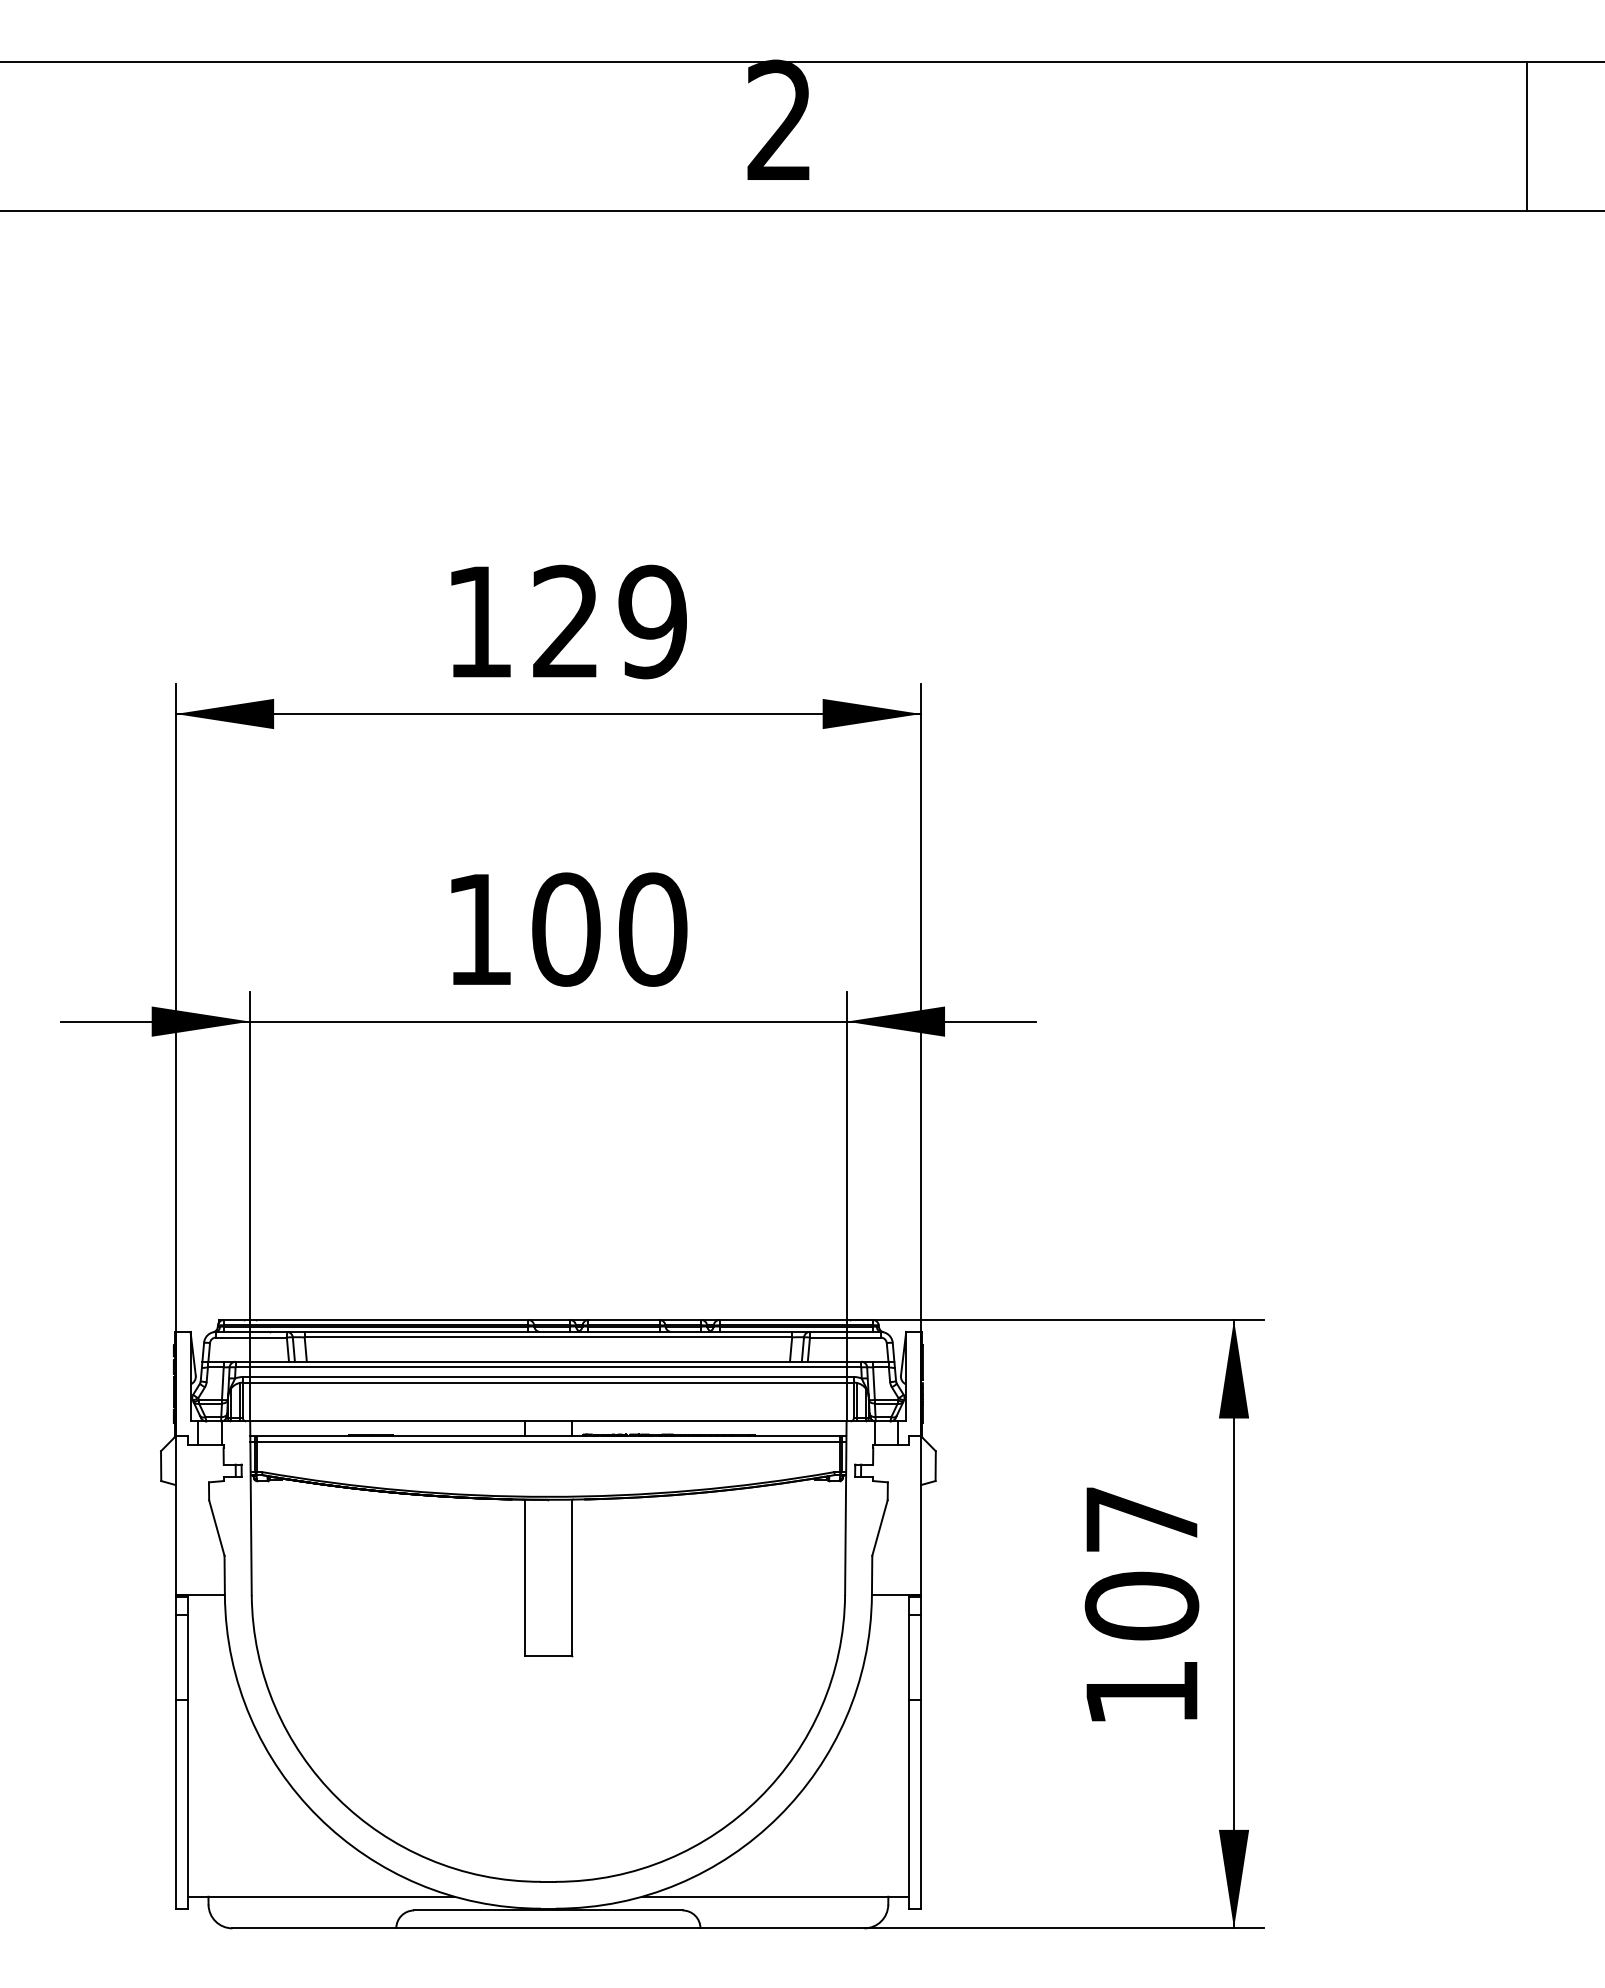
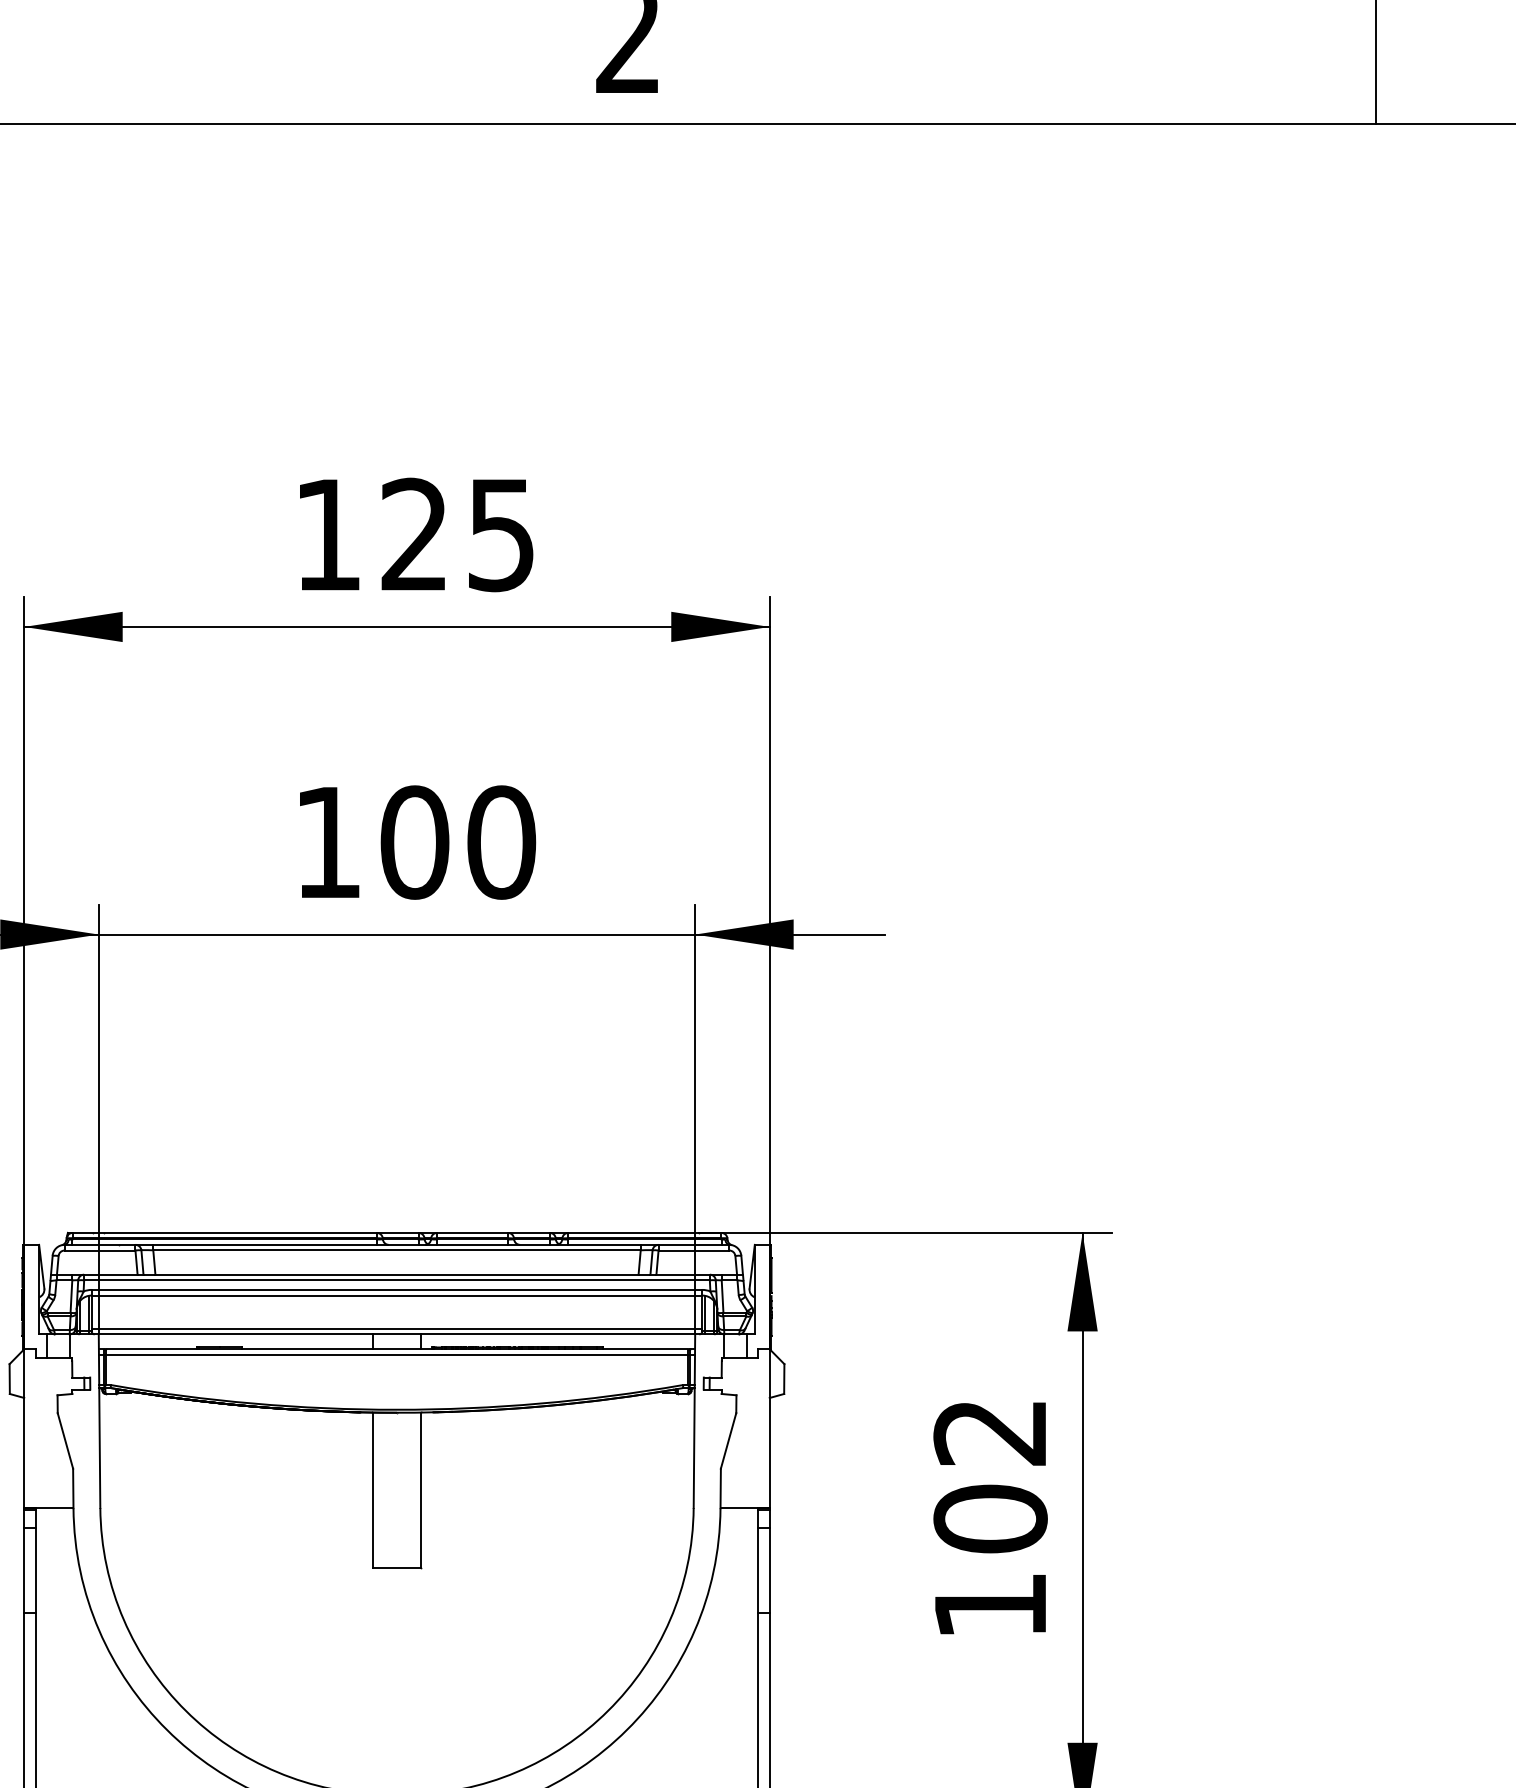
text: (652, 621) -> (501, 534), 129 -> 125
line: (548, 1415) -> (397, 1328), added
text: (1140, 1519) -> (989, 1432), 107 -> 102

